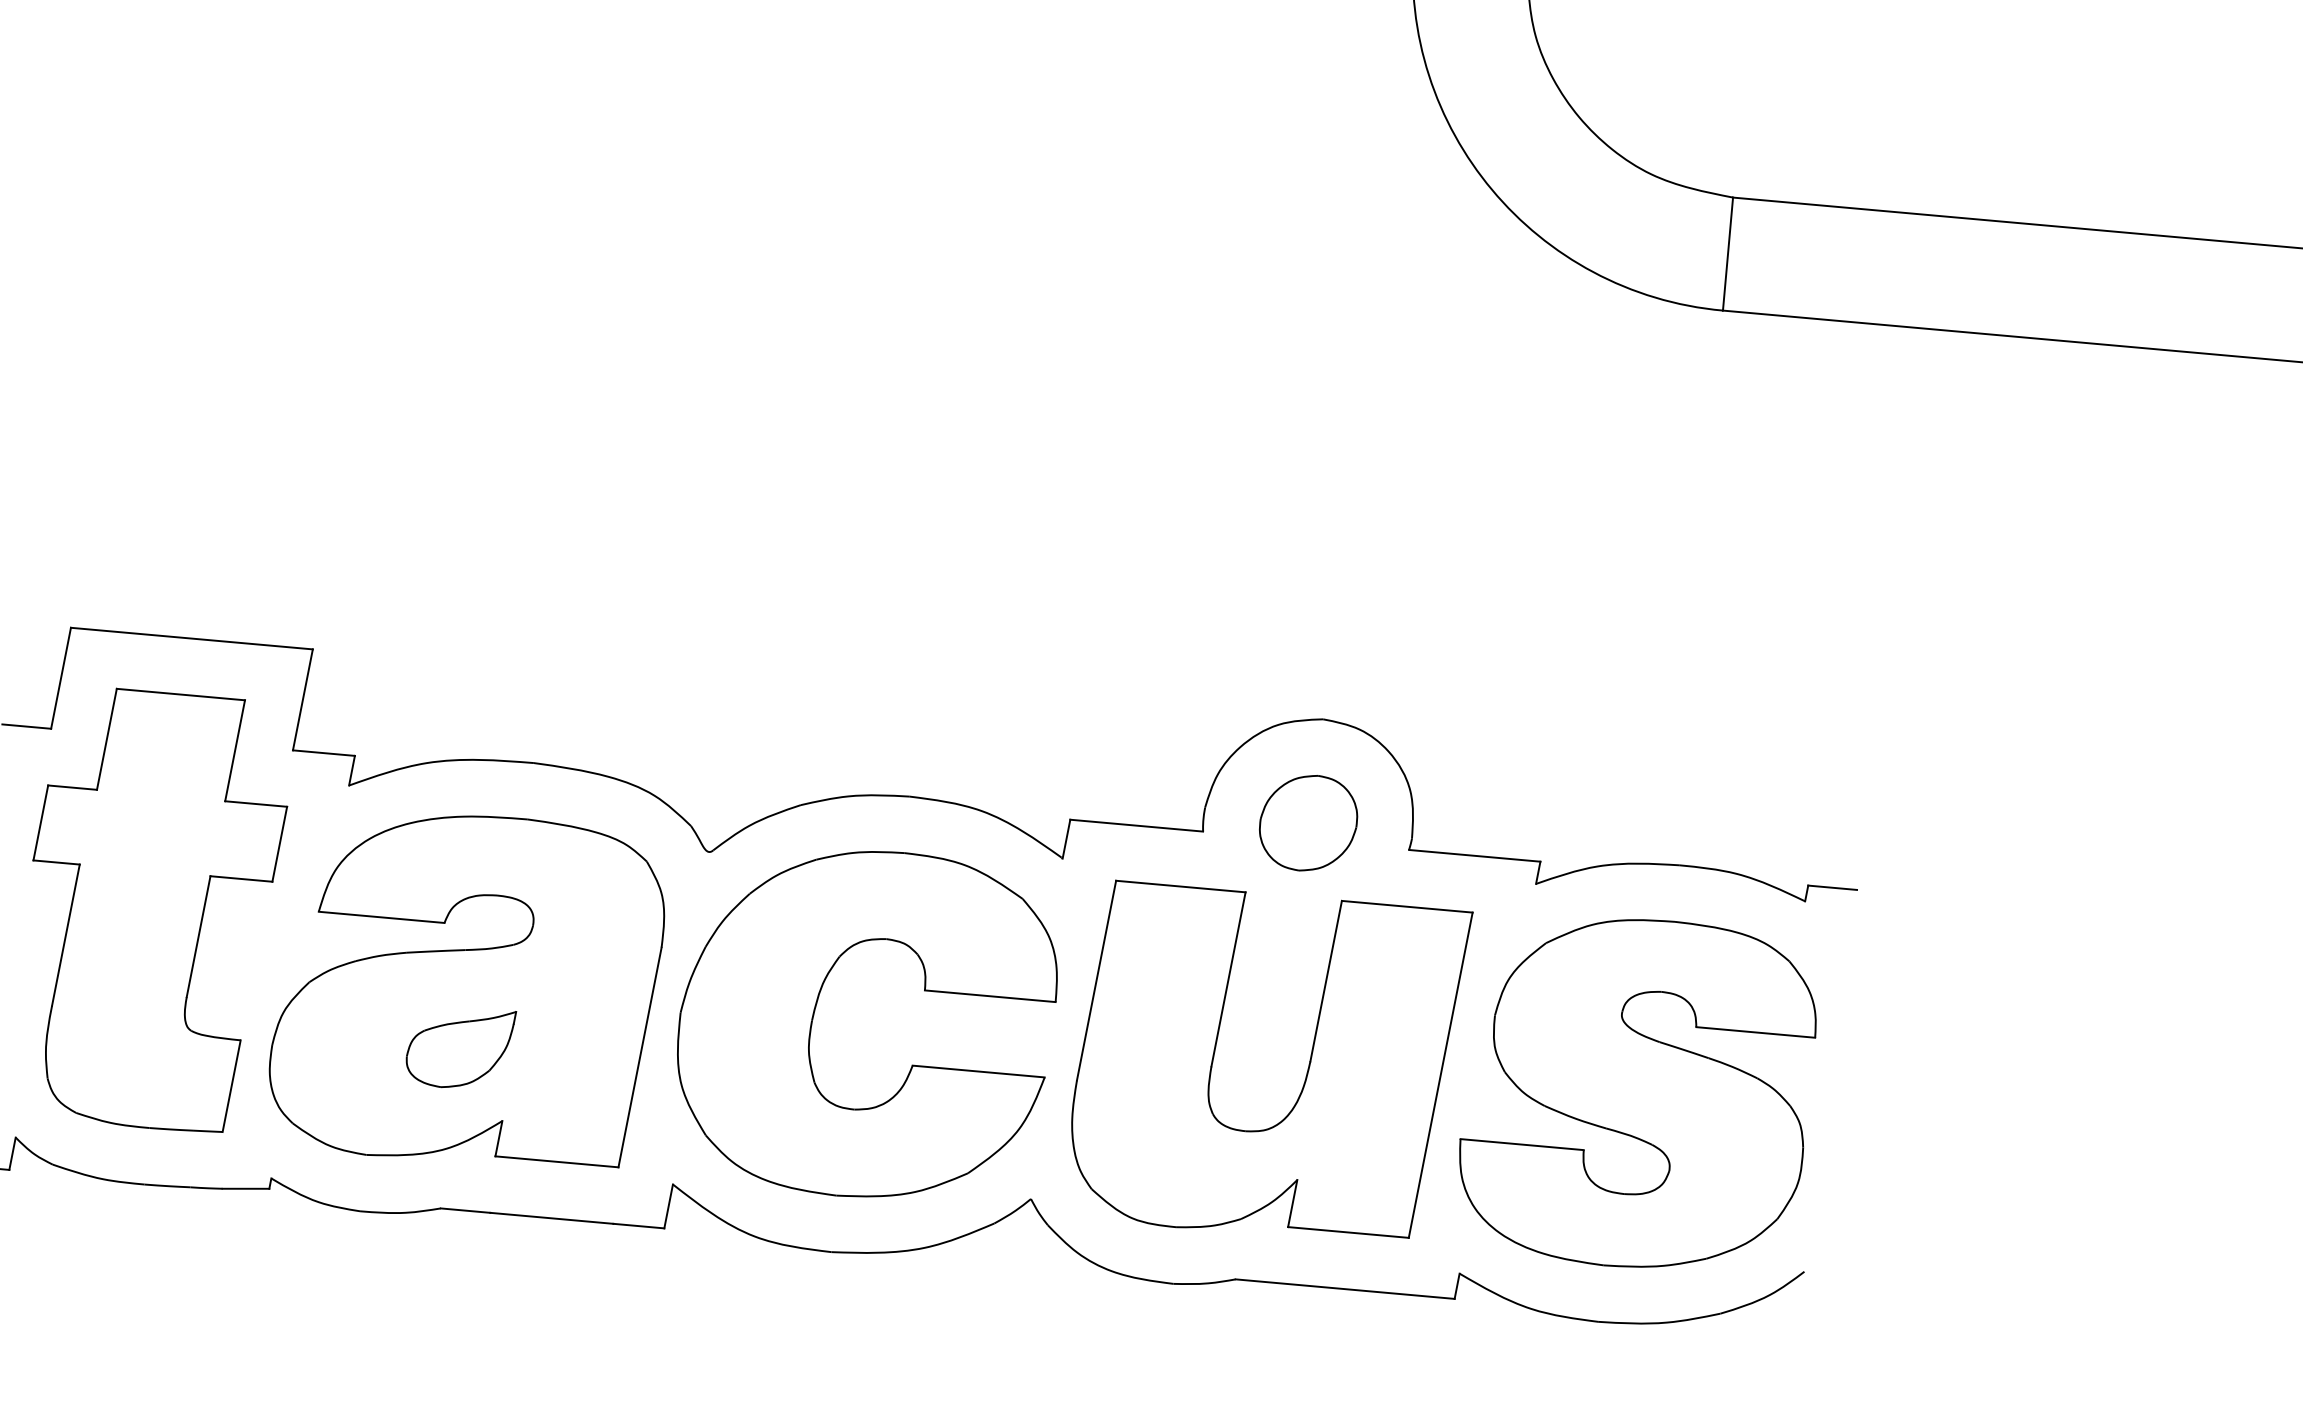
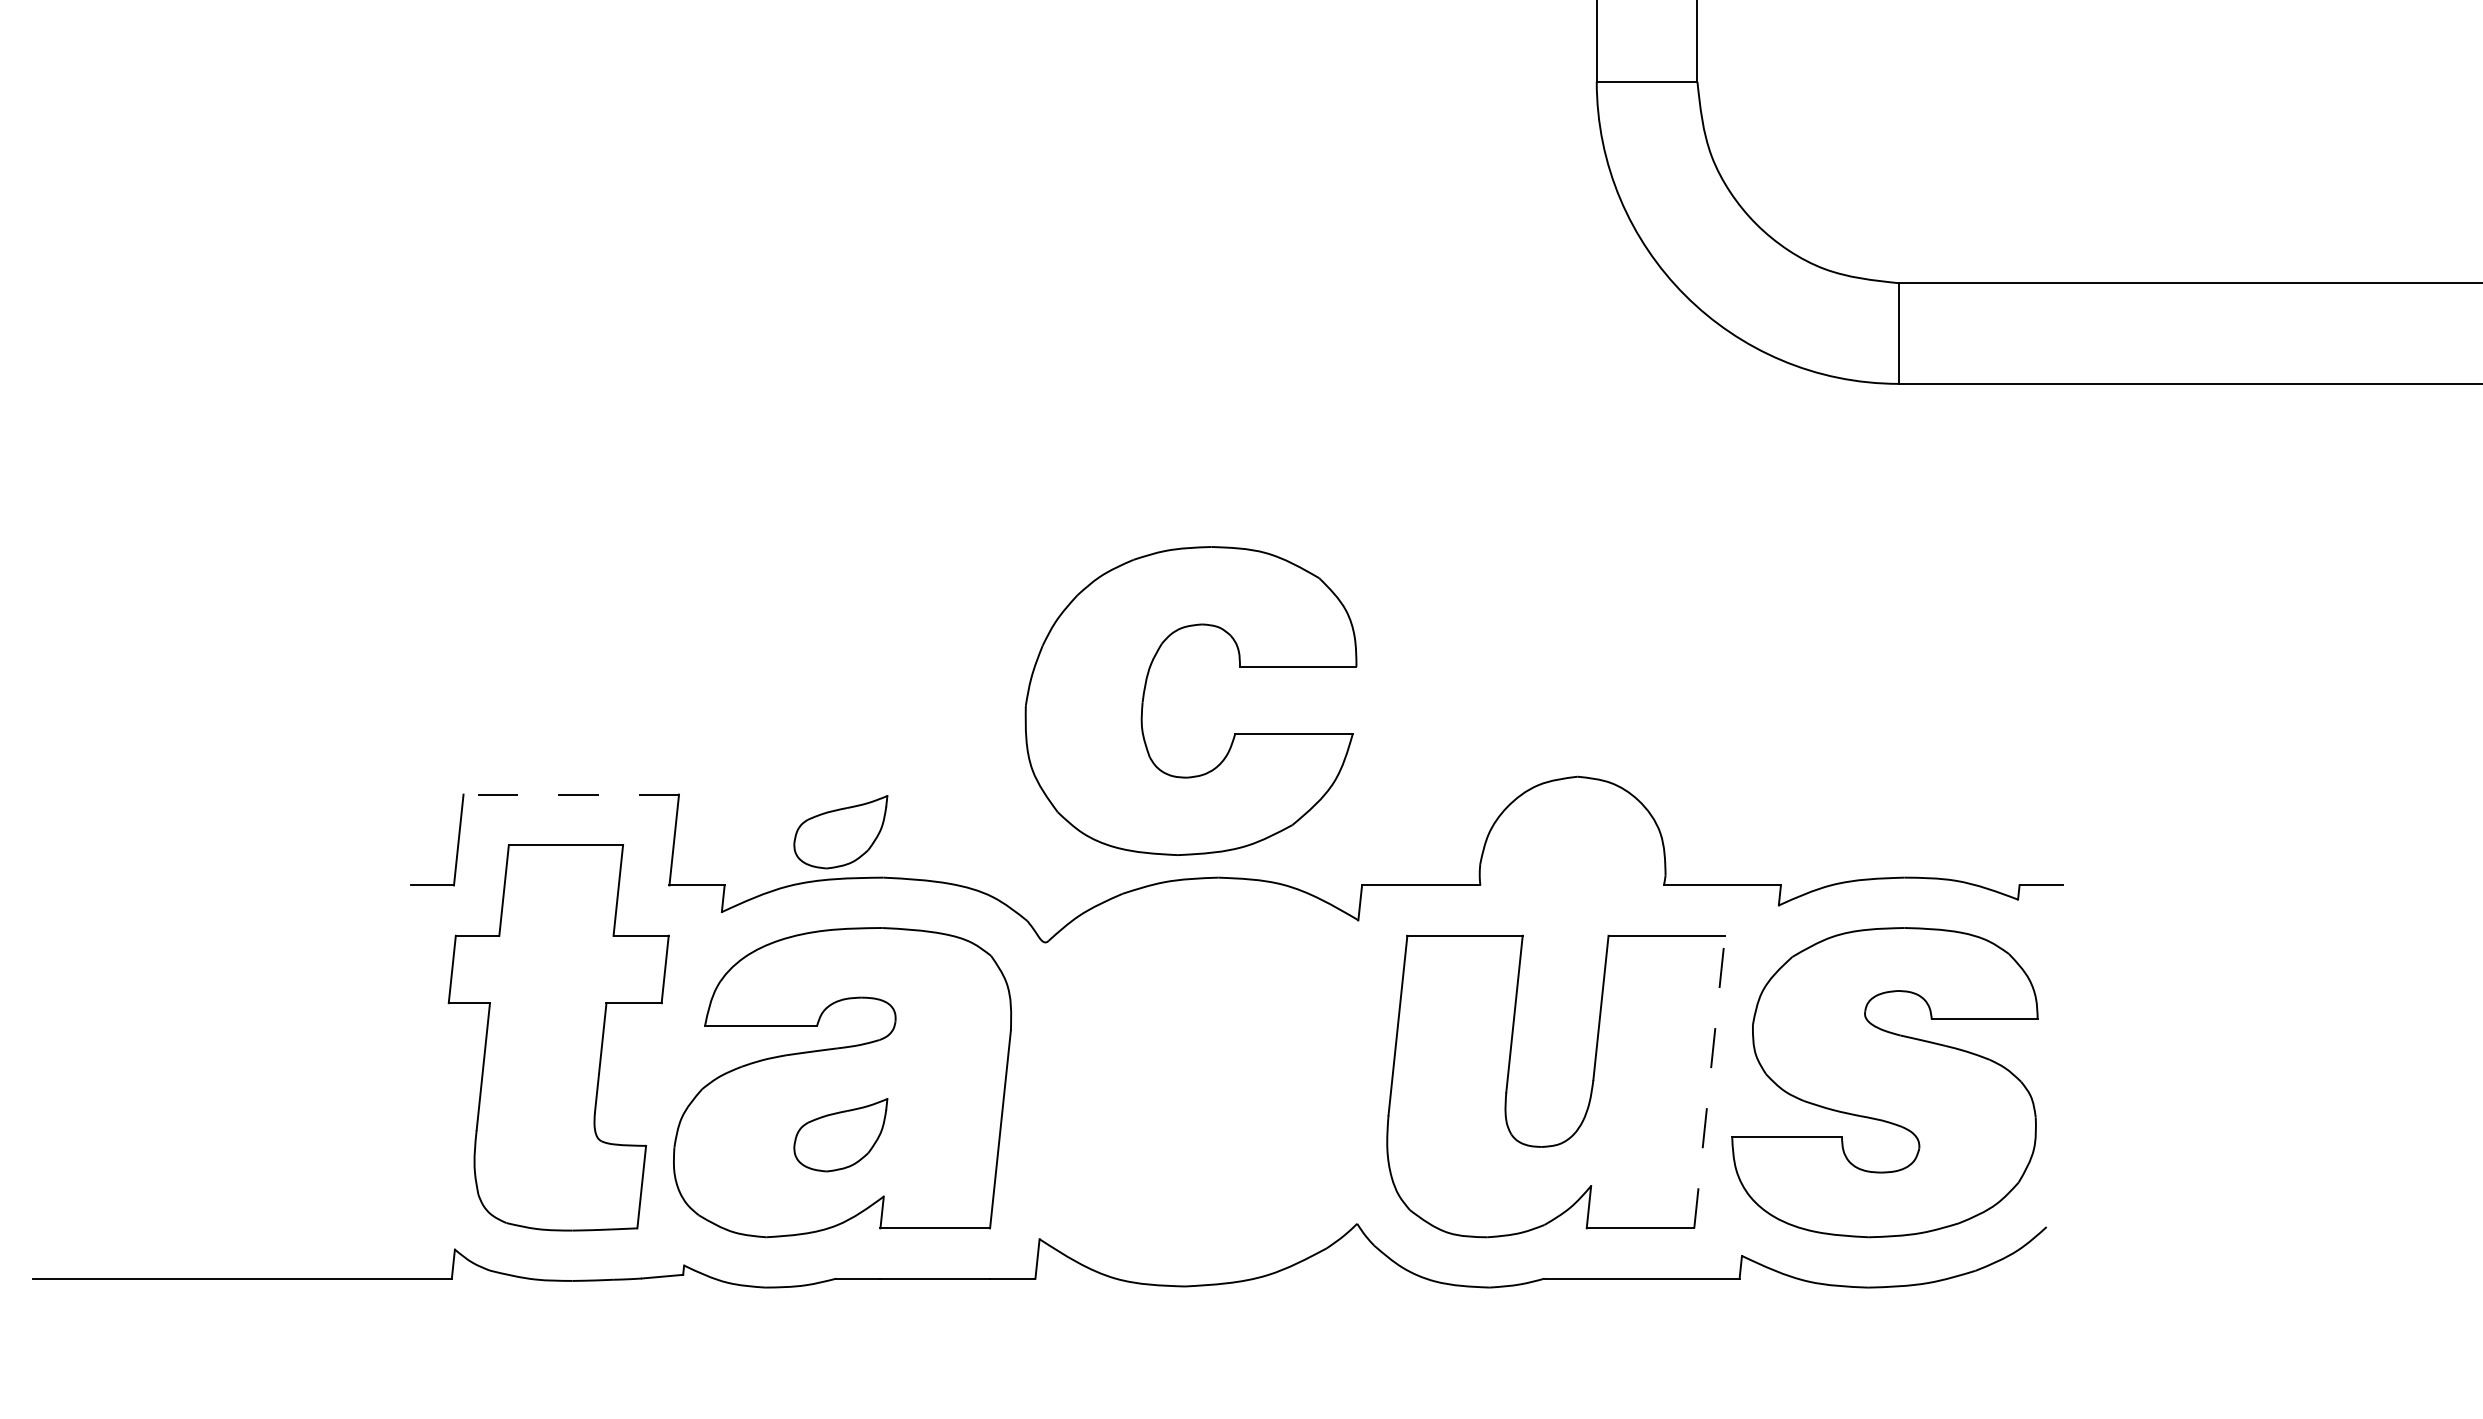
line: (192, 638) -> (571, 794), solid -> dashed
part: (490, 708) -> (840, 832), added
part: (1308, 822) -> (1572, 869), removed
part: (816, 1008) -> (1145, 691), moved
line: (1440, 1074) -> (1709, 1081), solid -> dashed

